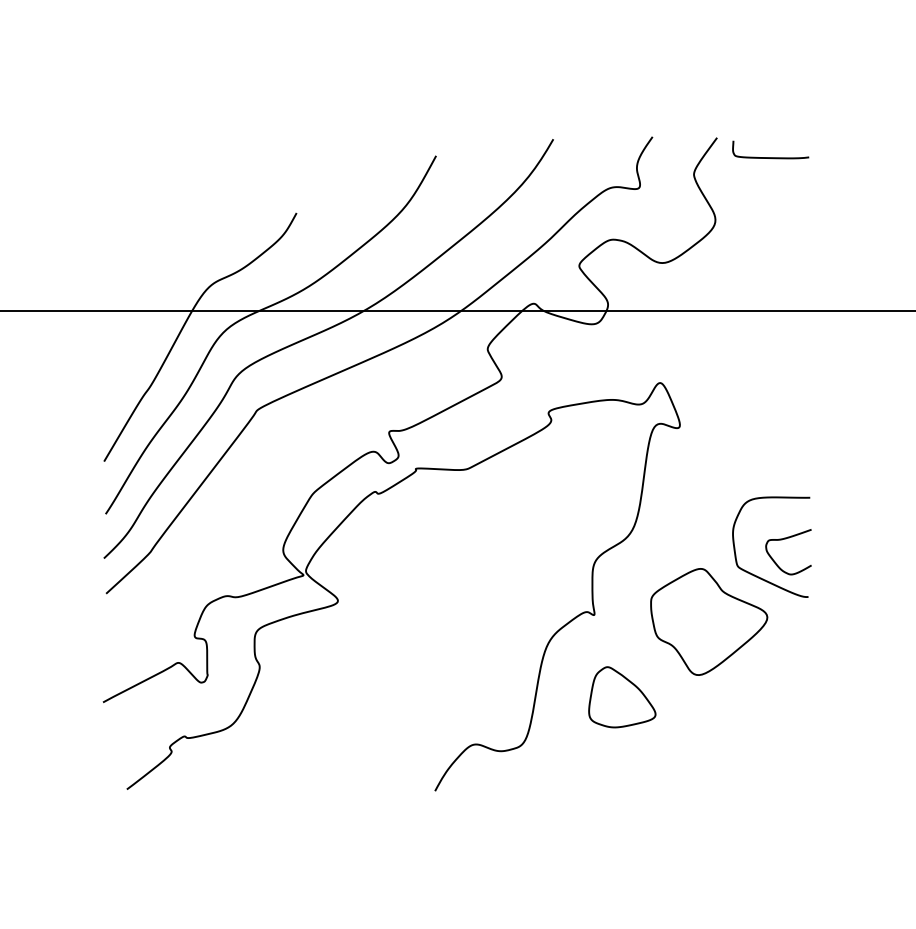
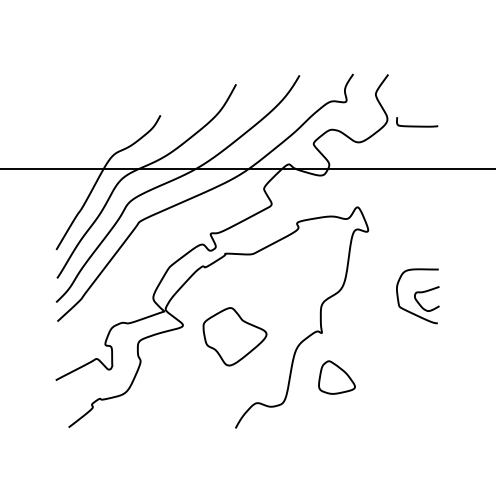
curve: (770, 156) -> (417, 125), moved
part: (708, 621) -> (234, 336), moved

